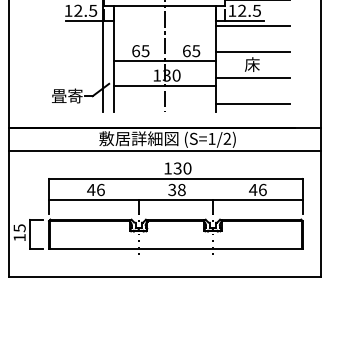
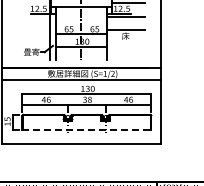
line: (251, 79) -> (125, 43), removed
line: (251, 104) -> (125, 56), removed
line: (177, 248) -> (87, 129), solid -> dashed

